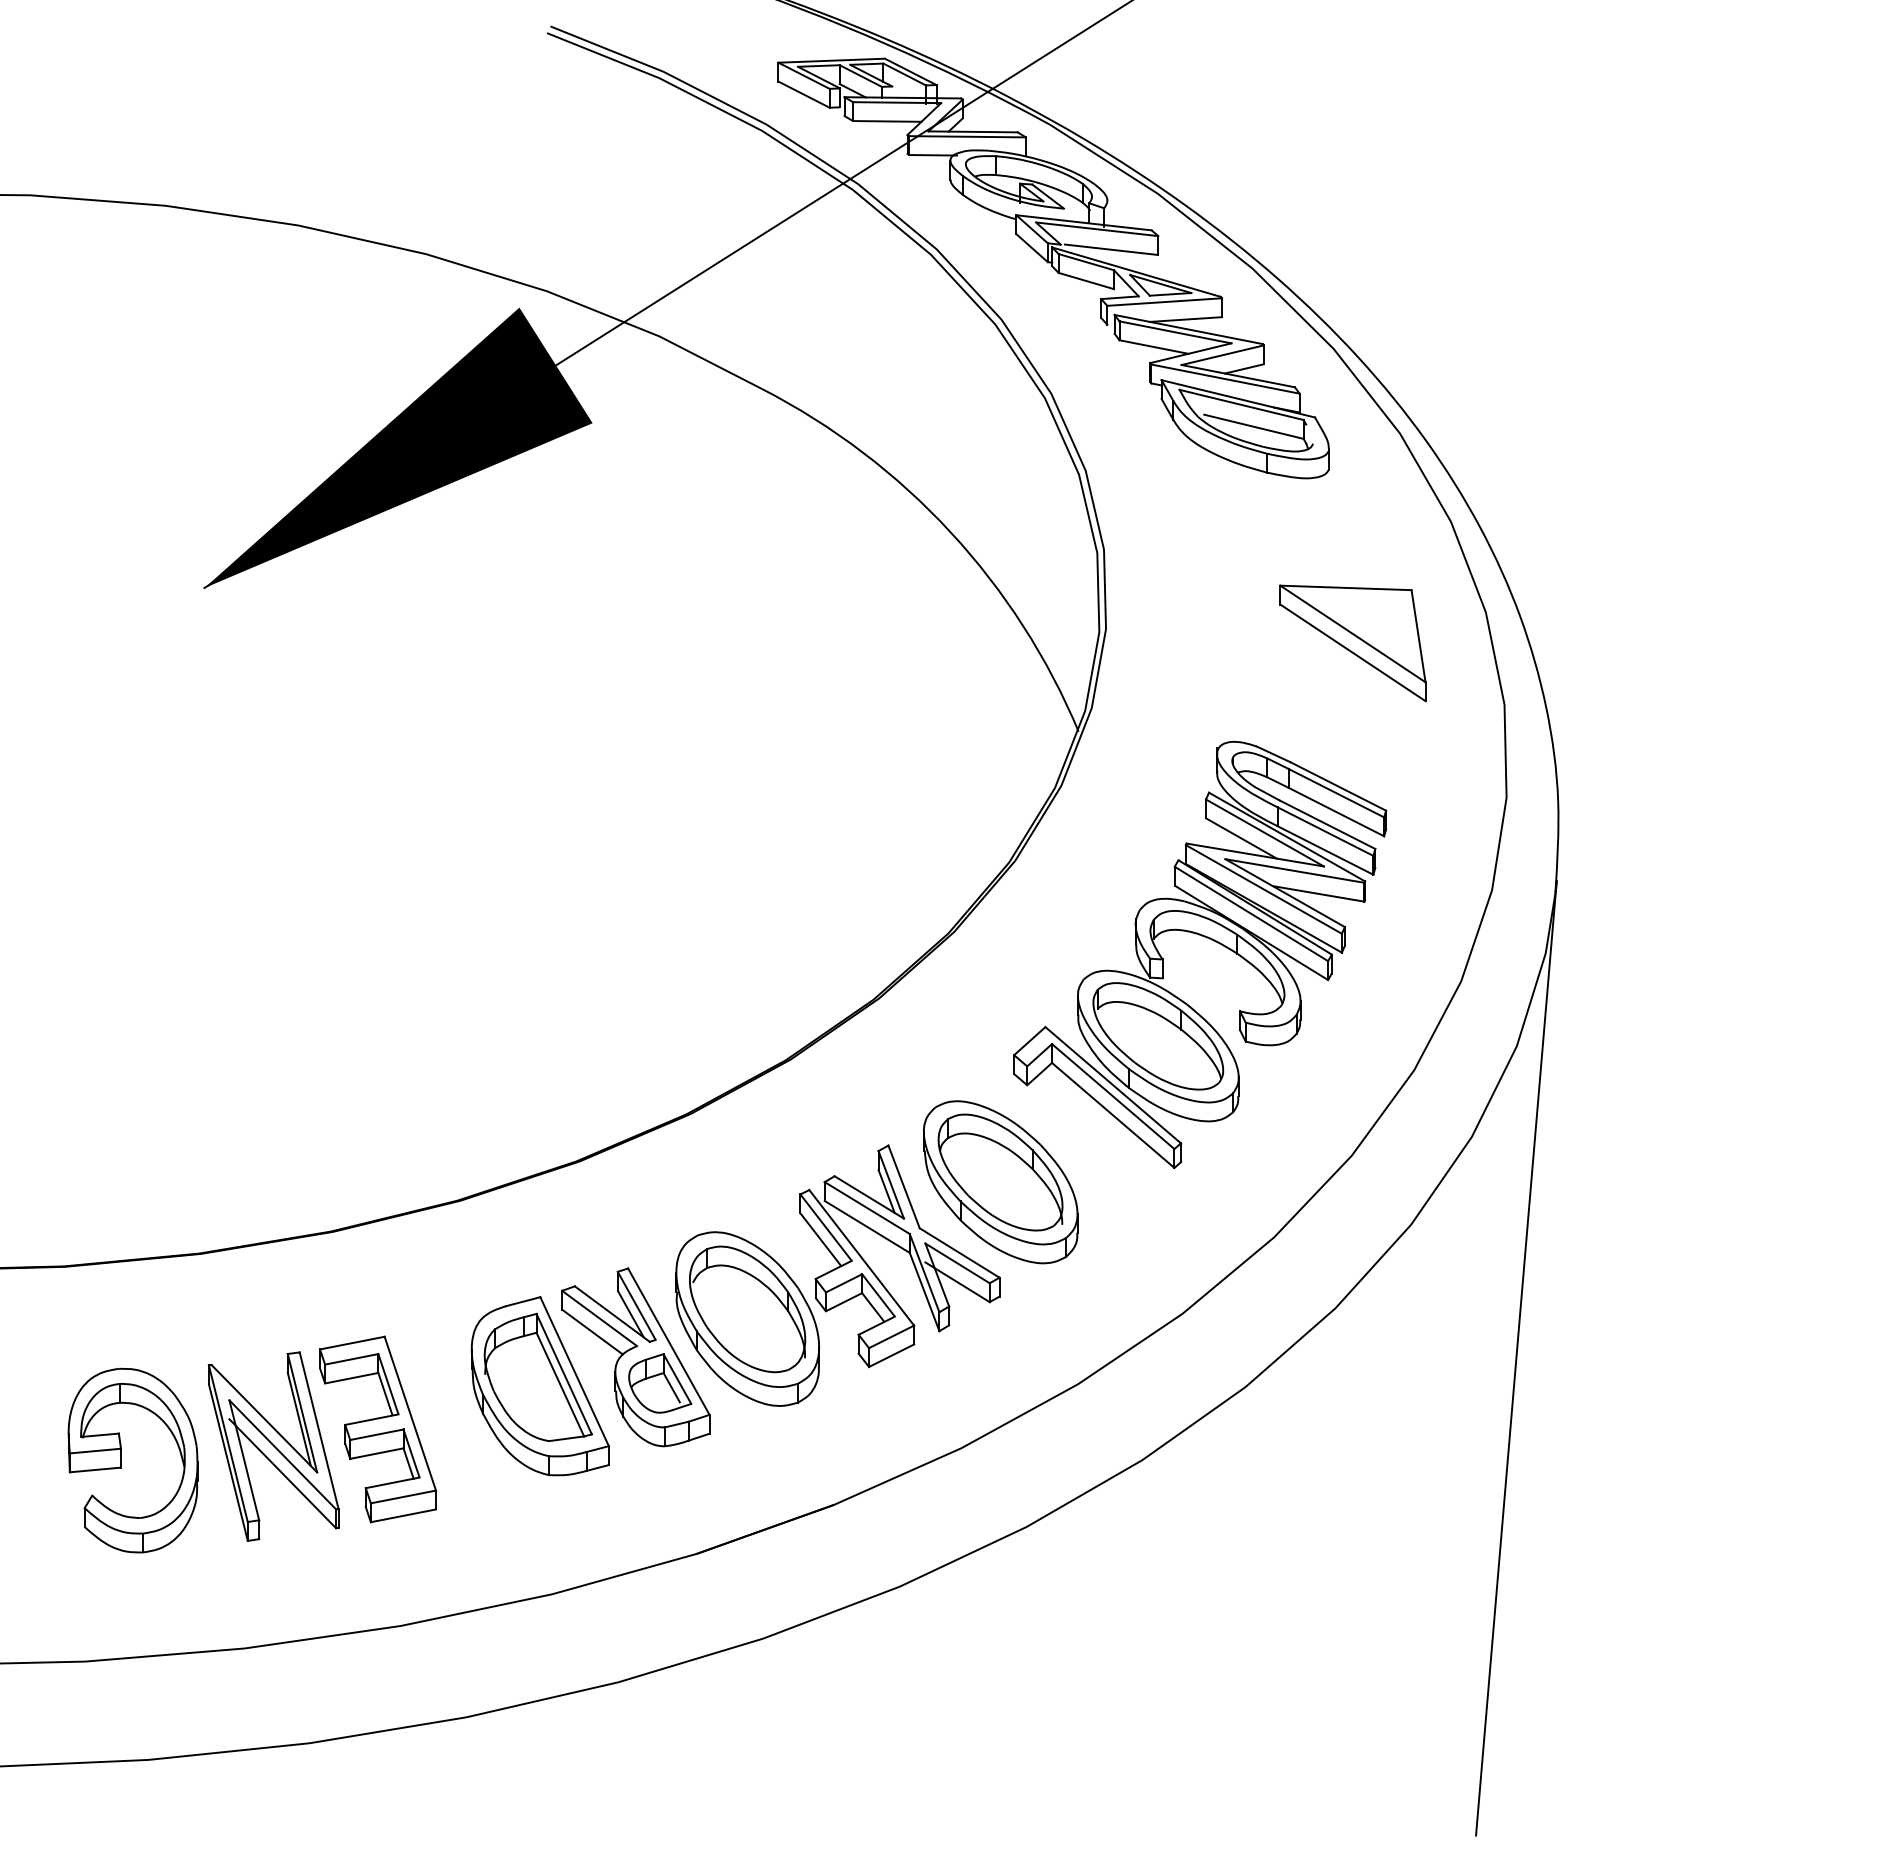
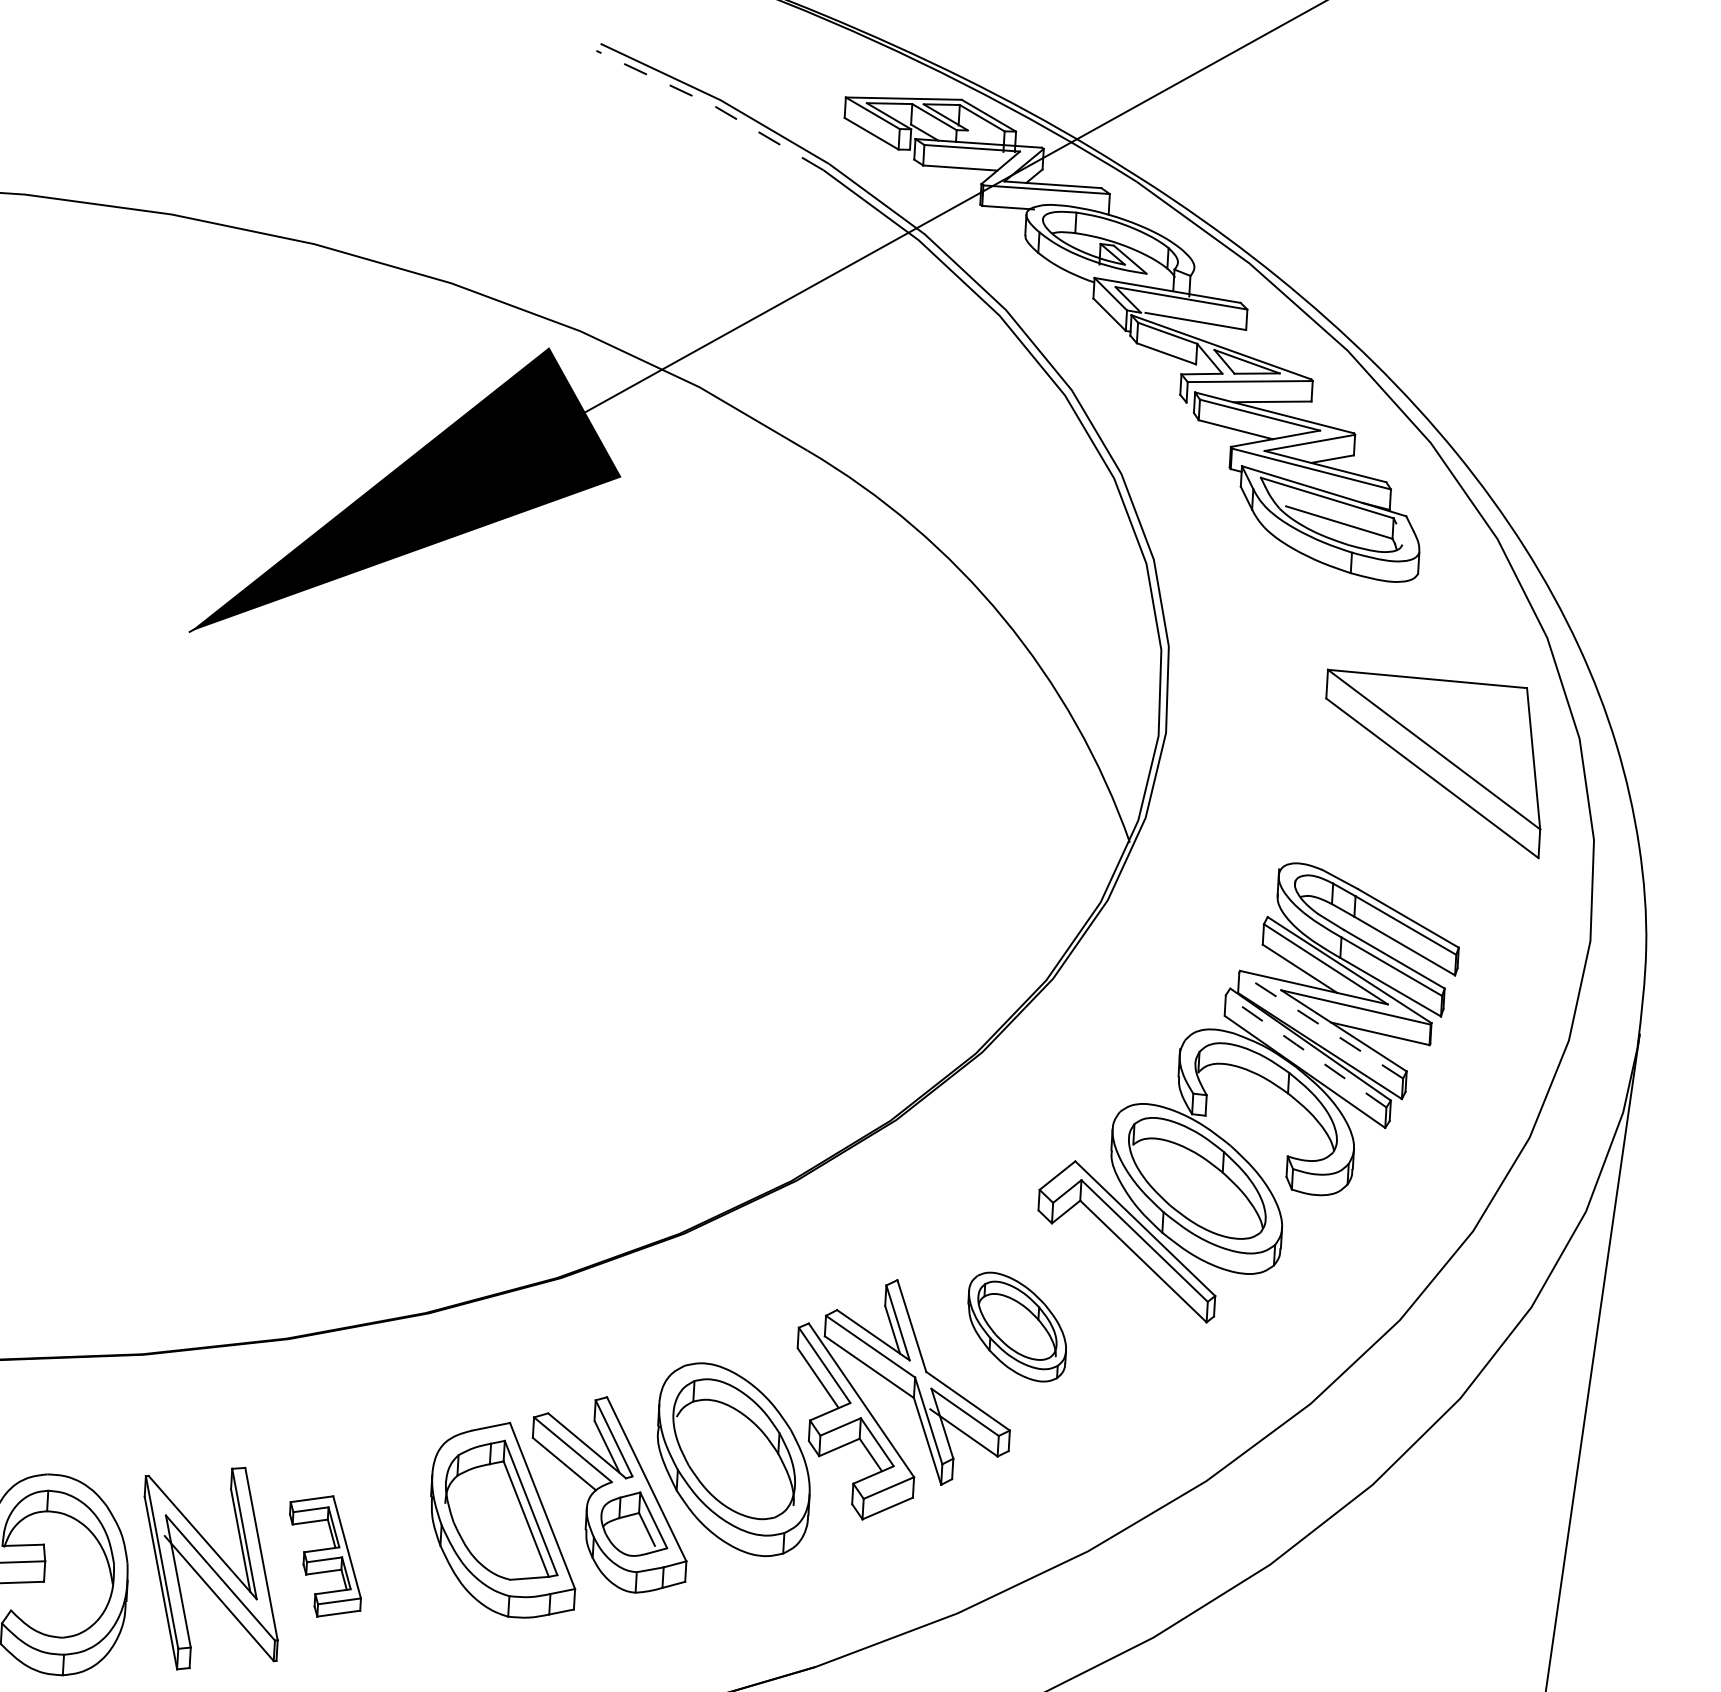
line: (656, 77) -> (712, 105), solid -> dashed
part: (1352, 643) -> (1432, 764), size x1.4
line: (1263, 889) -> (1320, 1025), solid -> dashed
line: (1250, 913) -> (1305, 1050), solid -> dashed
part: (1000, 1182) -> (1016, 1327), size x0.6
part: (377, 1429) -> (324, 1556), size x0.6

